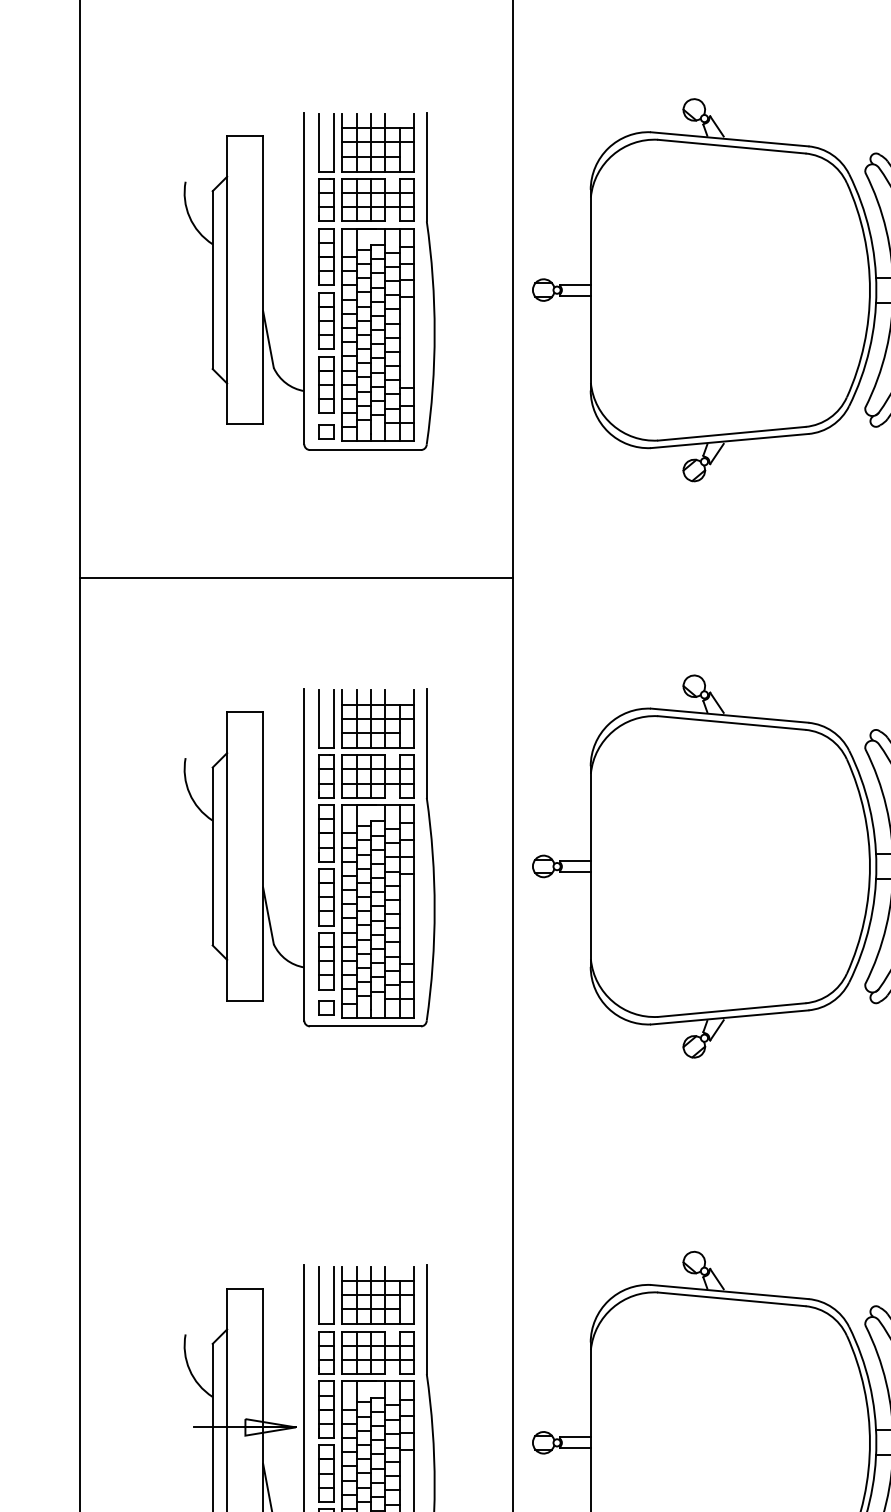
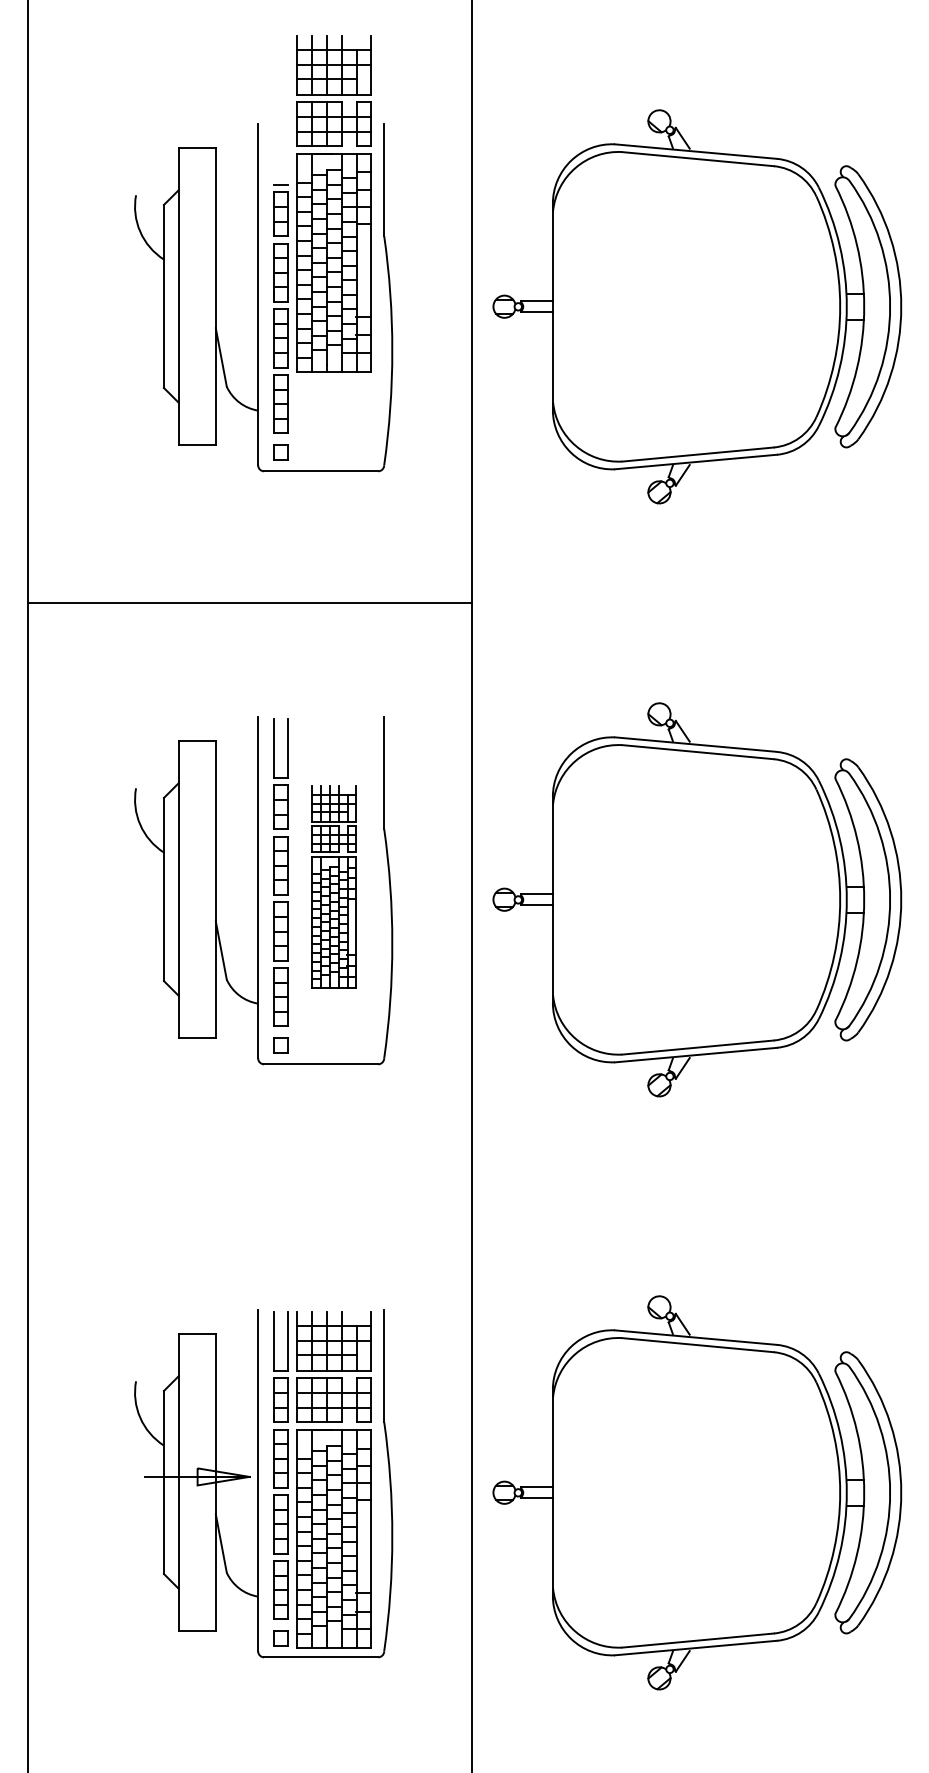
line: (319, 142) -> (273, 154), removed
line: (333, 142) -> (288, 154), removed
part: (377, 277) -> (333, 203), moved
part: (377, 853) -> (333, 886), size x0.6

